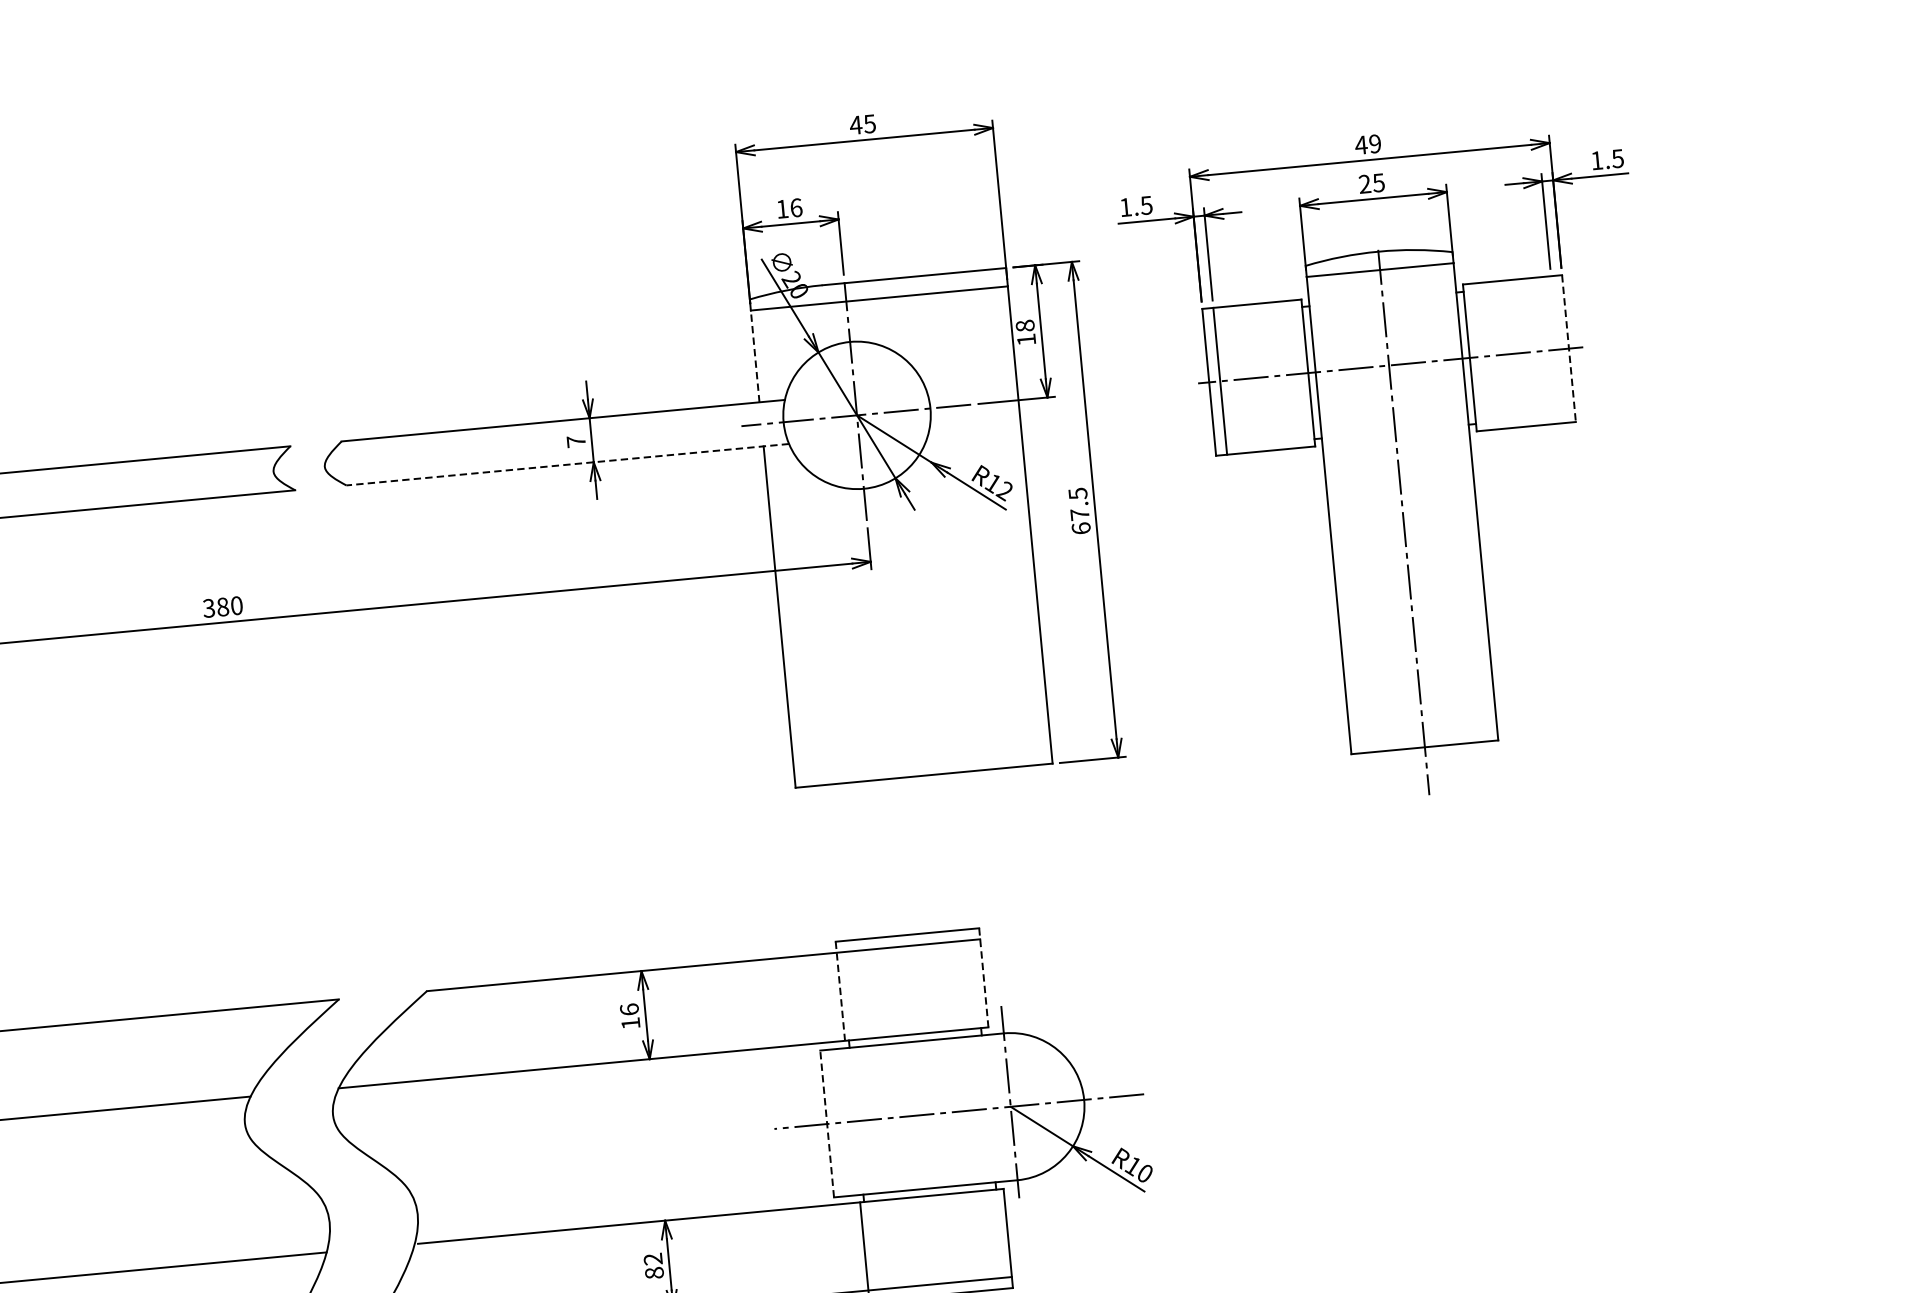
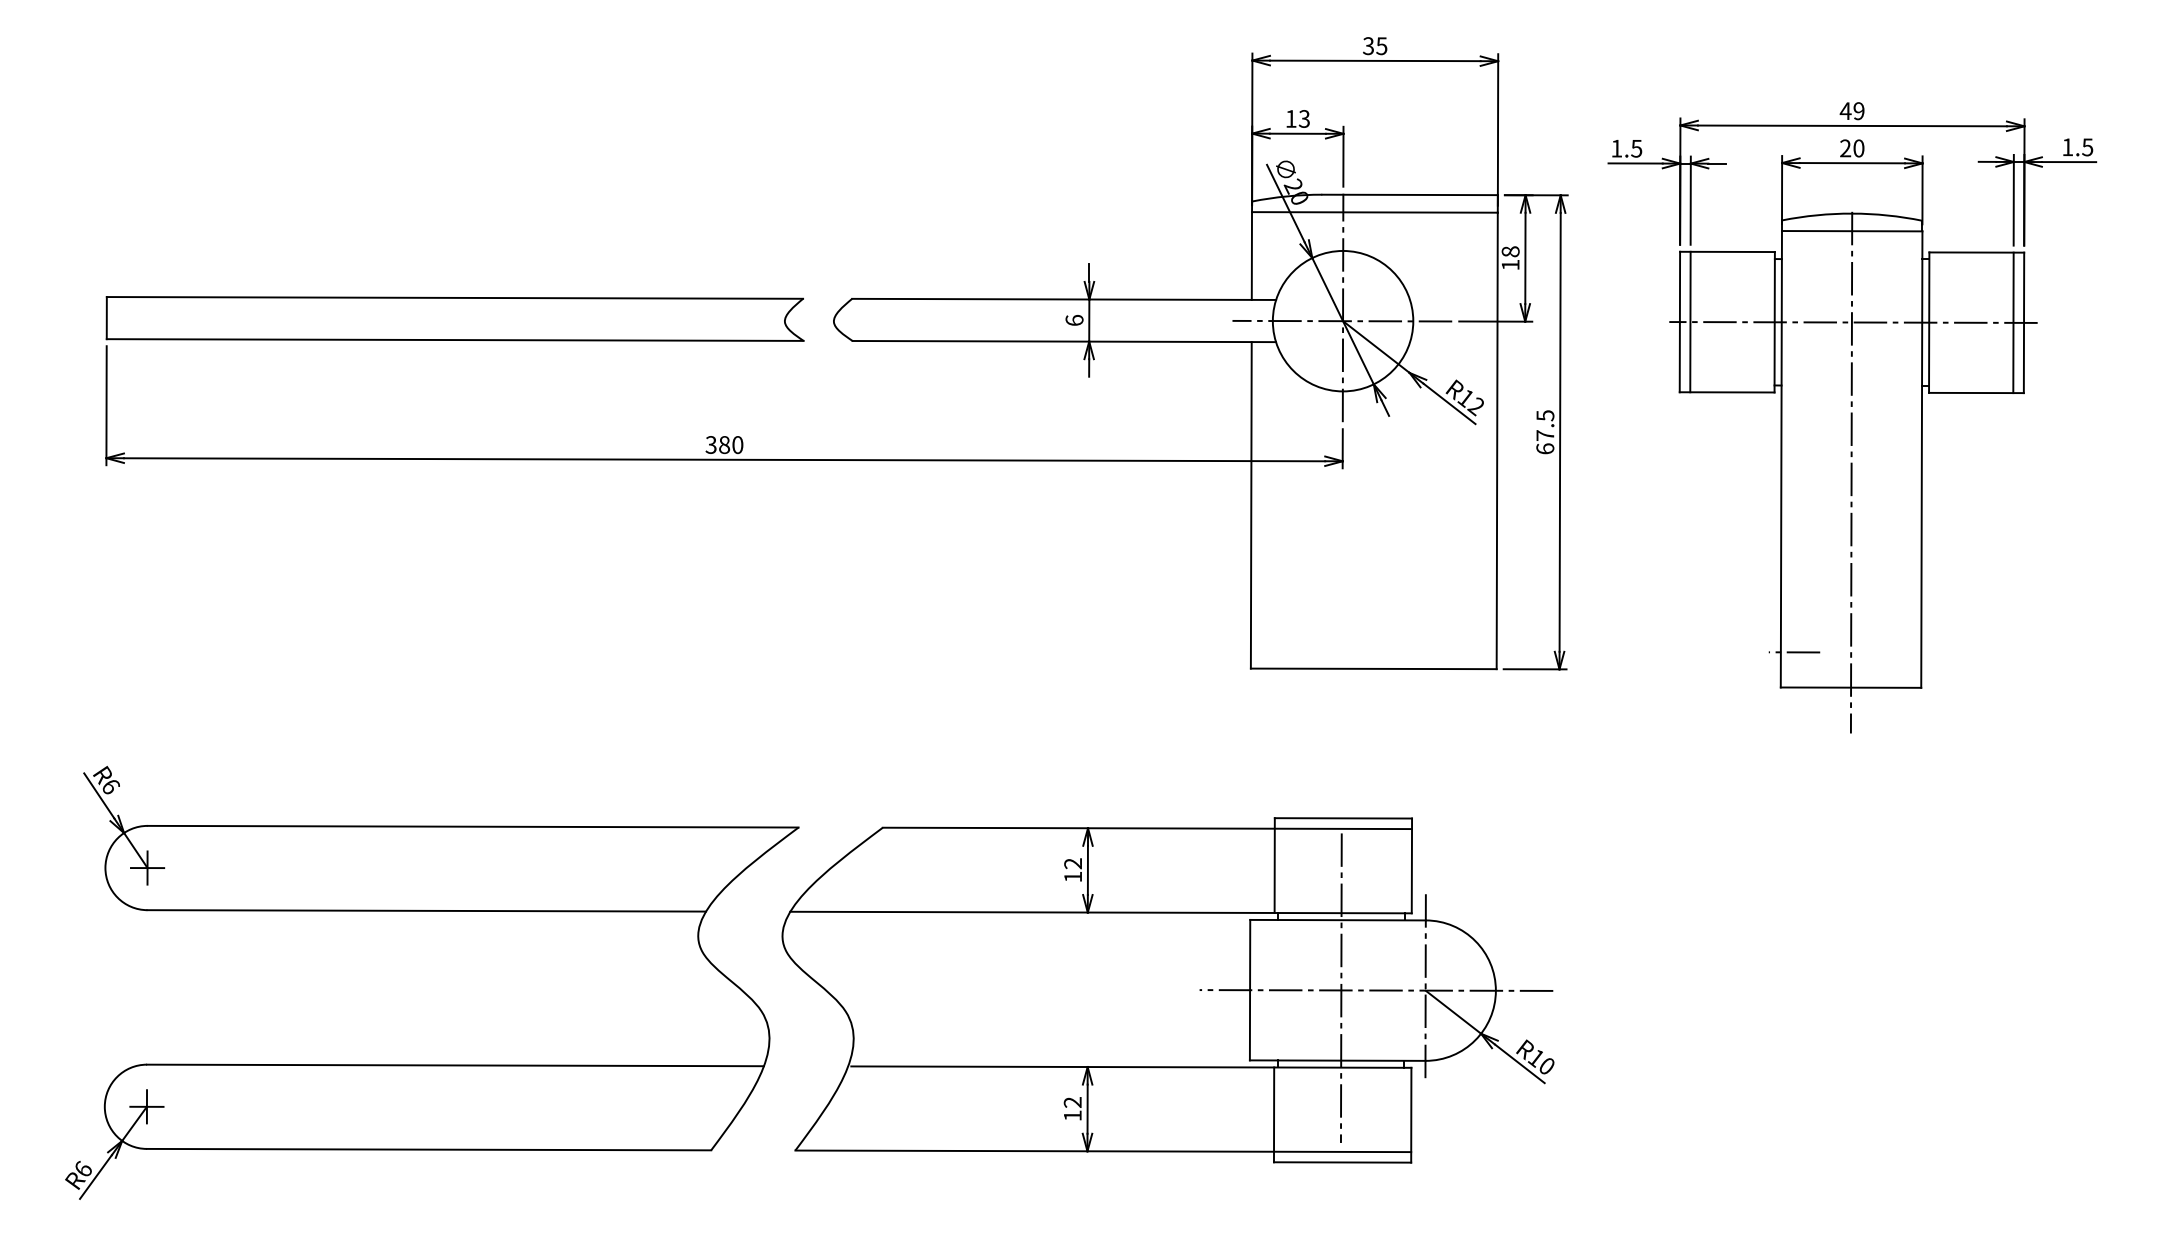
text: (855, 125) -> (1368, 46), 45 -> 35
text: (1378, 182) -> (1858, 148), 25 -> 20
text: (796, 207) -> (1304, 118), 16 -> 13
line: (1557, 349) -> (2013, 322), added
line: (1569, 349) -> (2024, 323), dashed -> solid
line: (754, 356) -> (1251, 256), dashed -> solid
text: (576, 440) -> (1074, 319), 7 -> 6
line: (567, 464) -> (1064, 341), dashed -> solid
line: (1362, 716) -> (1794, 652), added
line: (983, 978) -> (1411, 866), dashed -> solid
line: (840, 992) -> (1274, 866), dashed -> solid
text: (629, 1009) -> (1073, 863), 16 -> 12
line: (921, 1112) -> (1340, 987), added
line: (827, 1123) -> (1250, 989), dashed -> solid
text: (654, 1272) -> (1072, 1115), 82 -> 12

